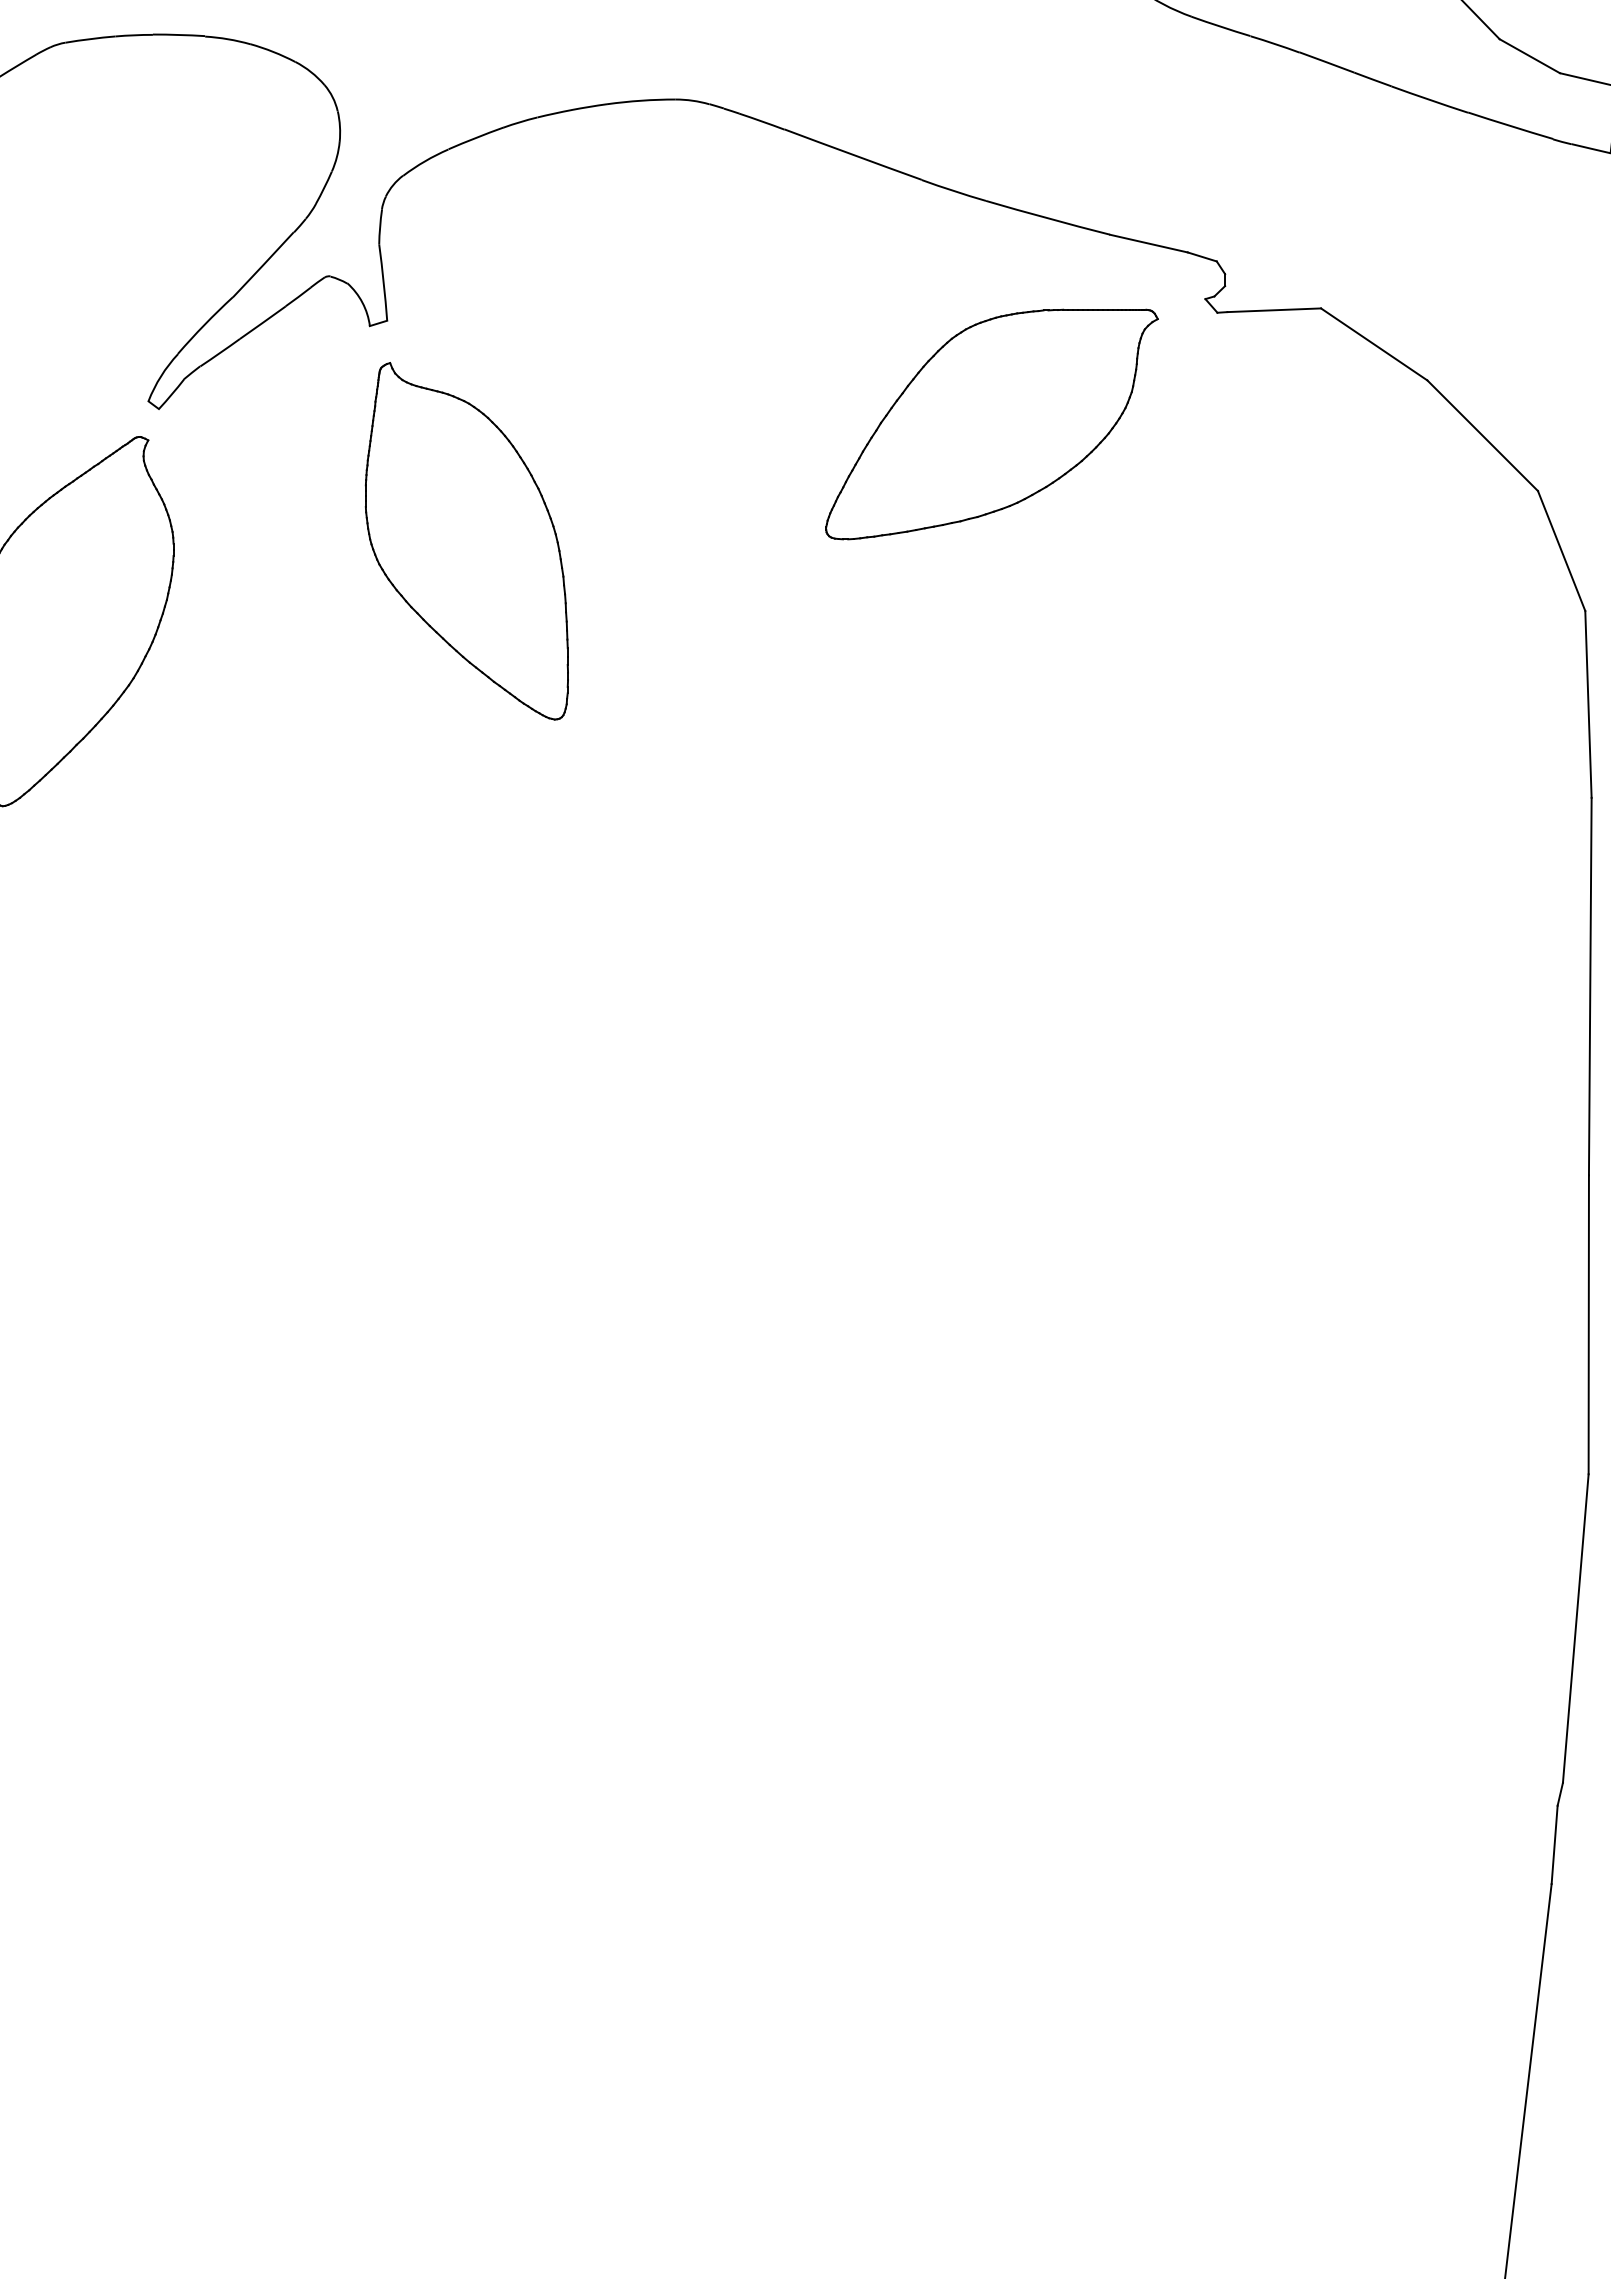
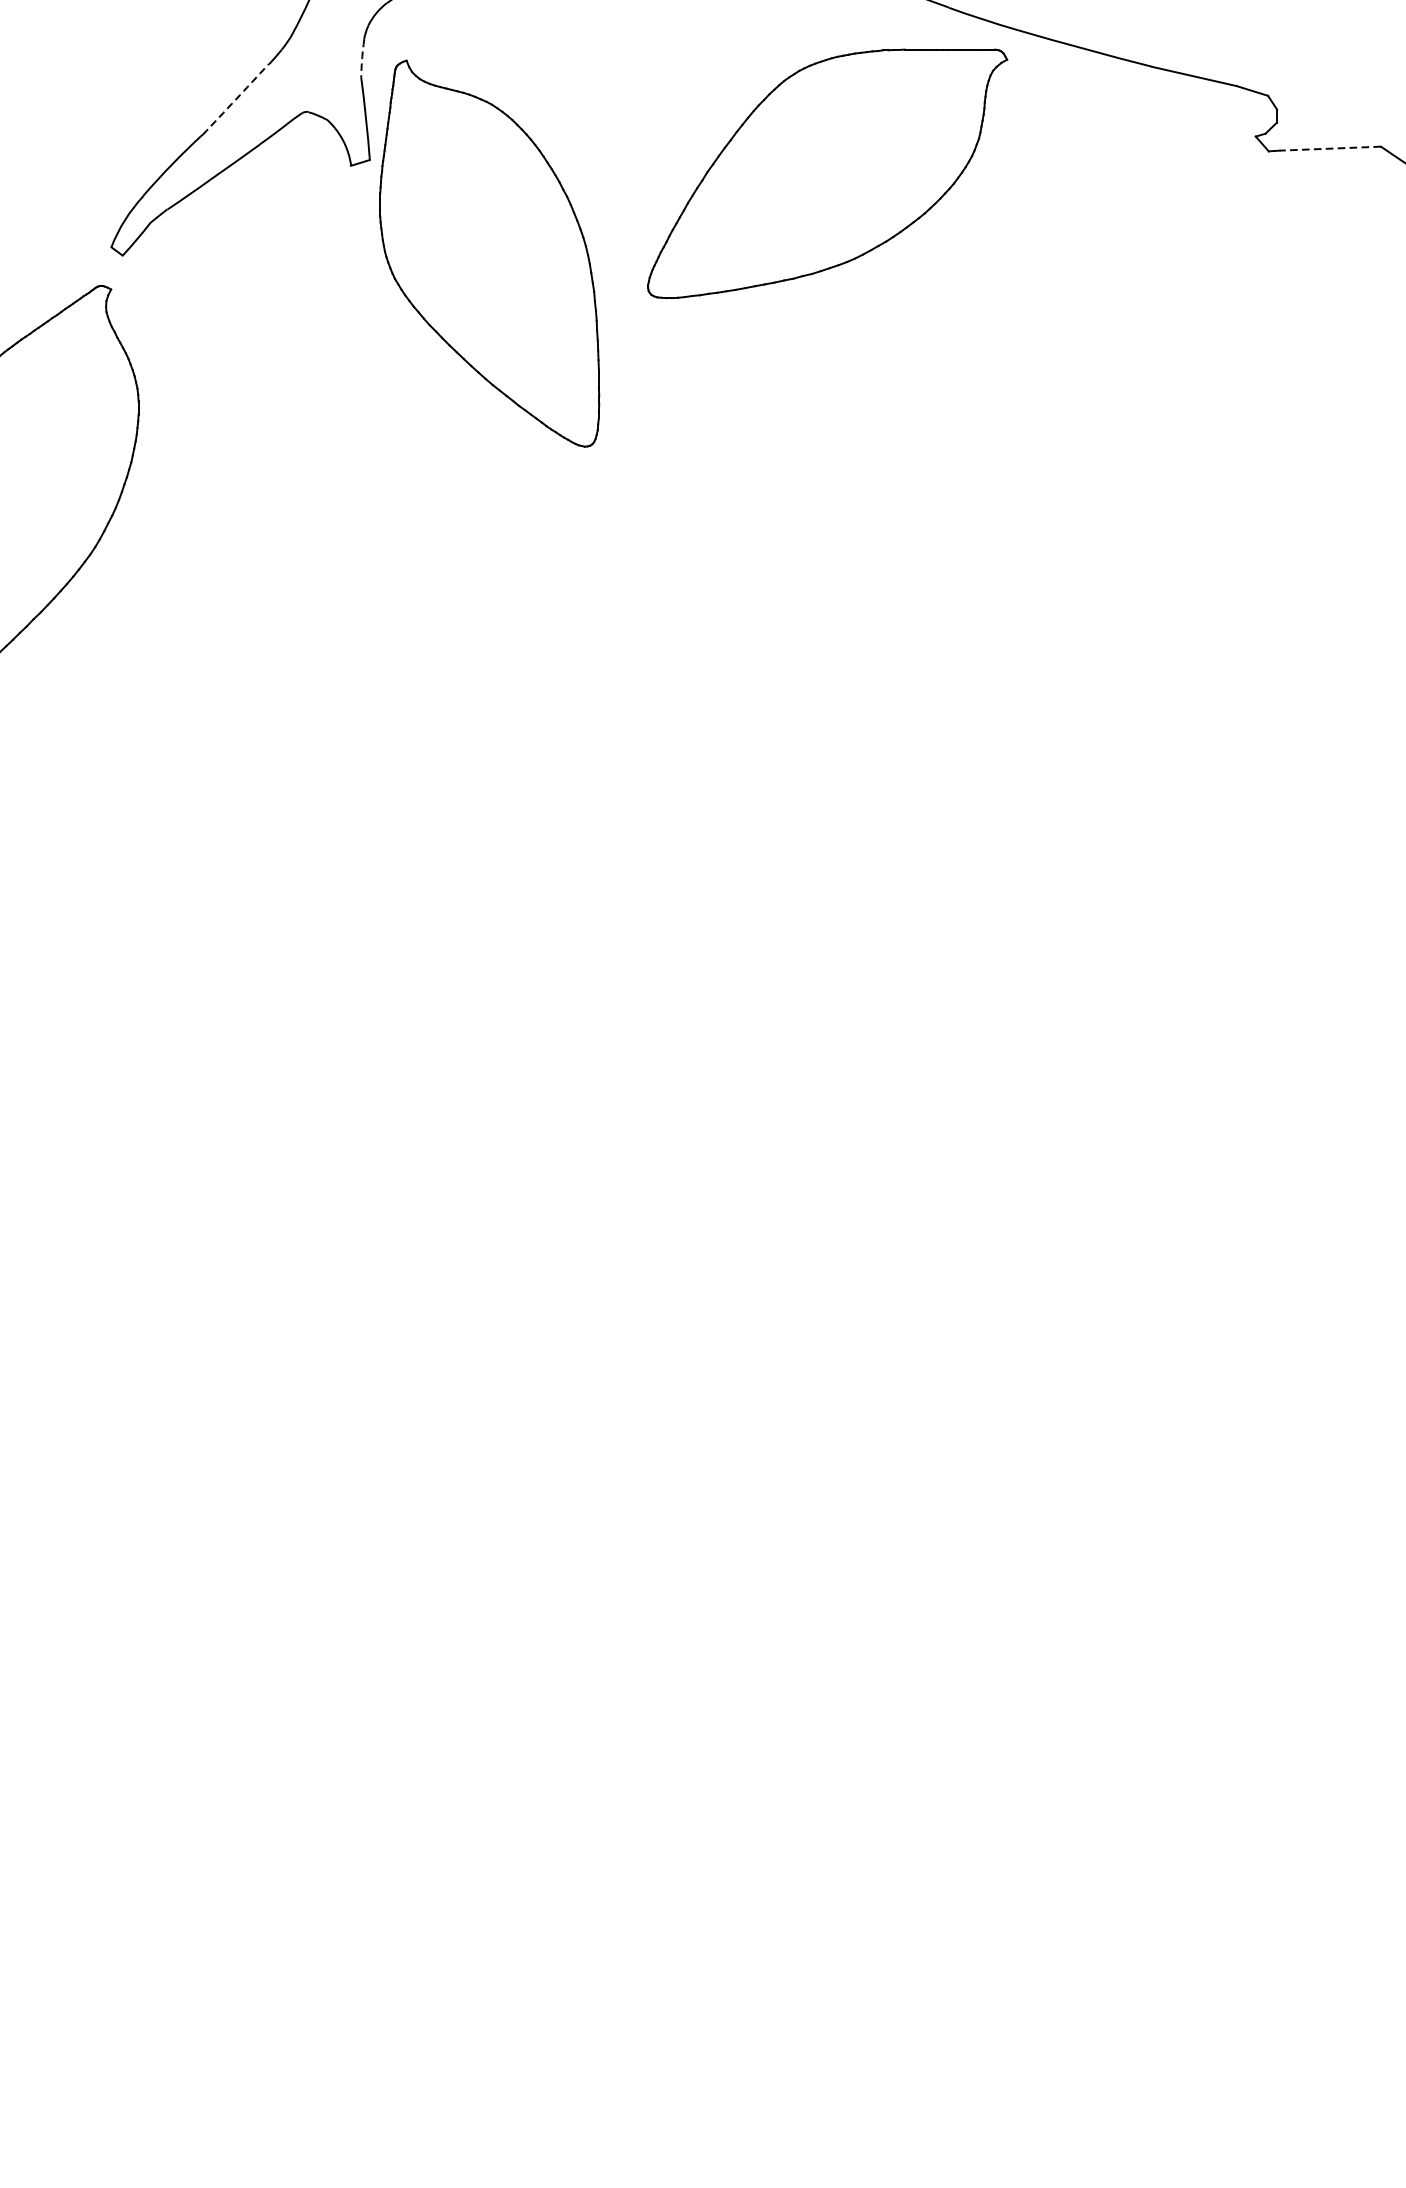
arc: (380, 227) -> (362, 59), solid -> dashed
arc: (263, 264) -> (235, 99), solid -> dashed
line: (1274, 310) -> (1330, 148), solid -> dashed
part: (991, 424) -> (827, 173), moved
part: (466, 541) -> (489, 253), moved

